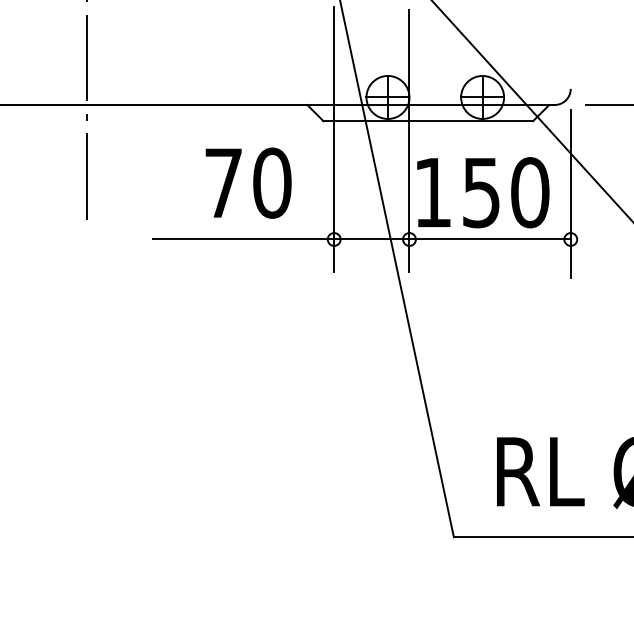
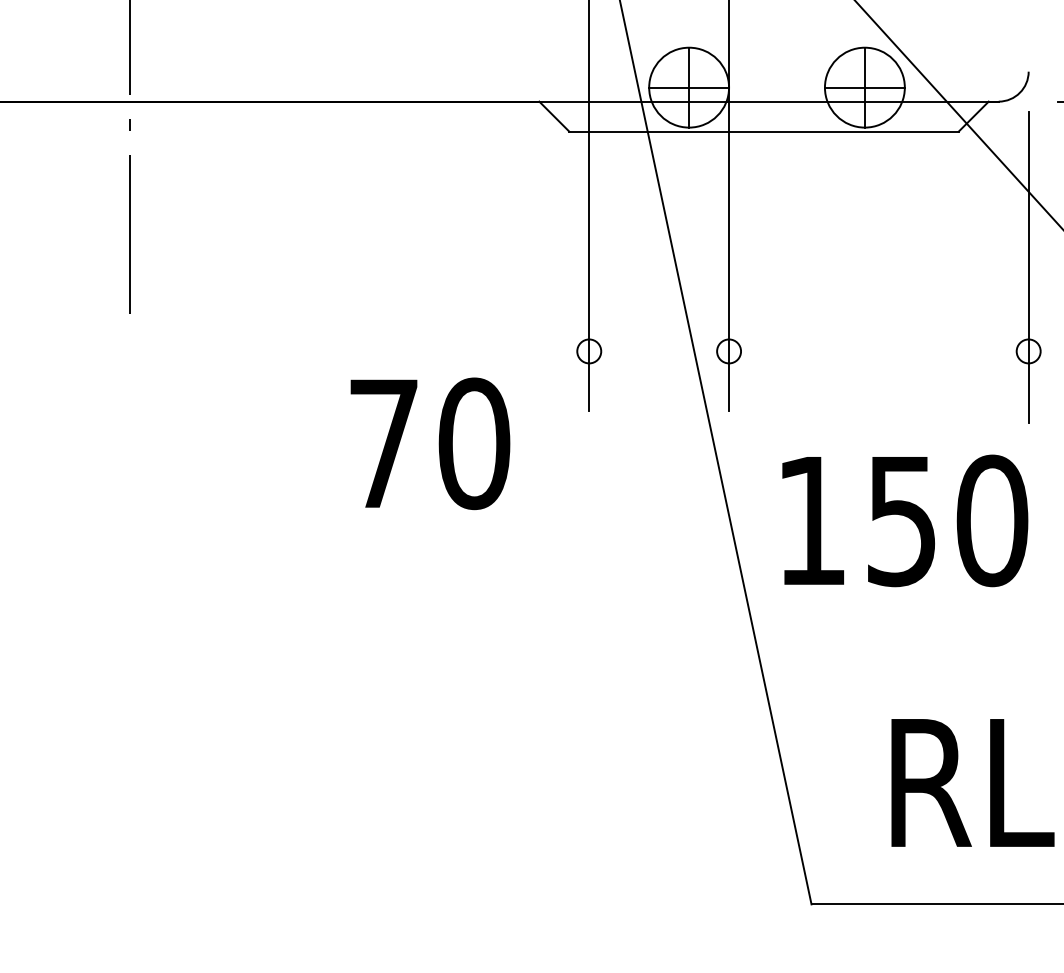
text: (248, 182) -> (430, 442), moved
text: (483, 192) -> (905, 520), moved
line: (361, 239) -> (639, 351), removed

